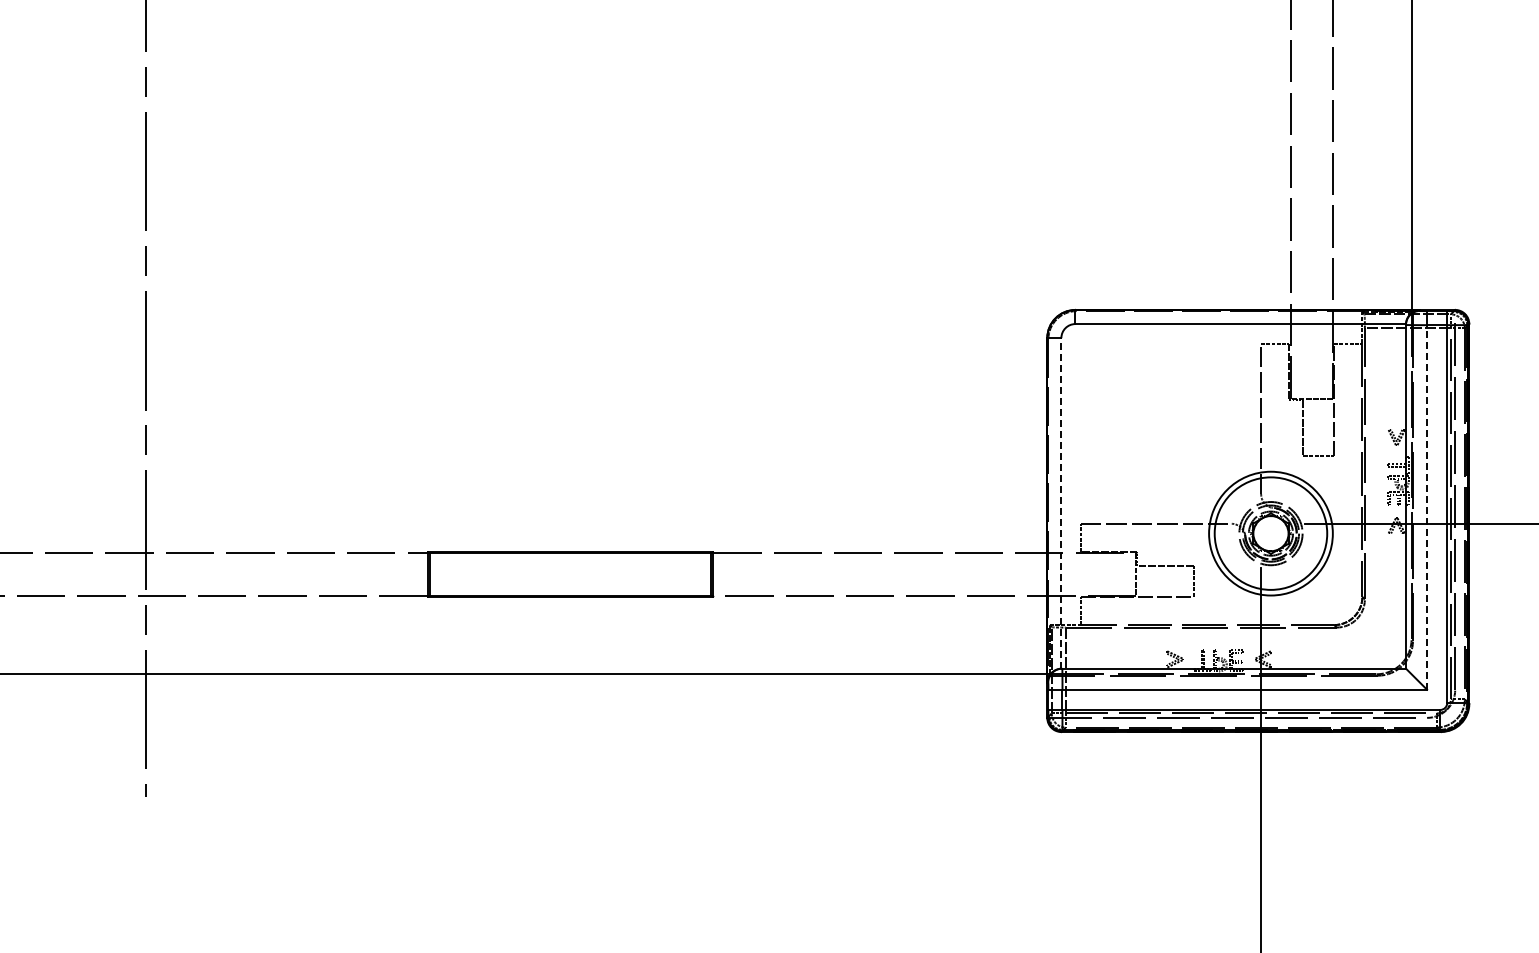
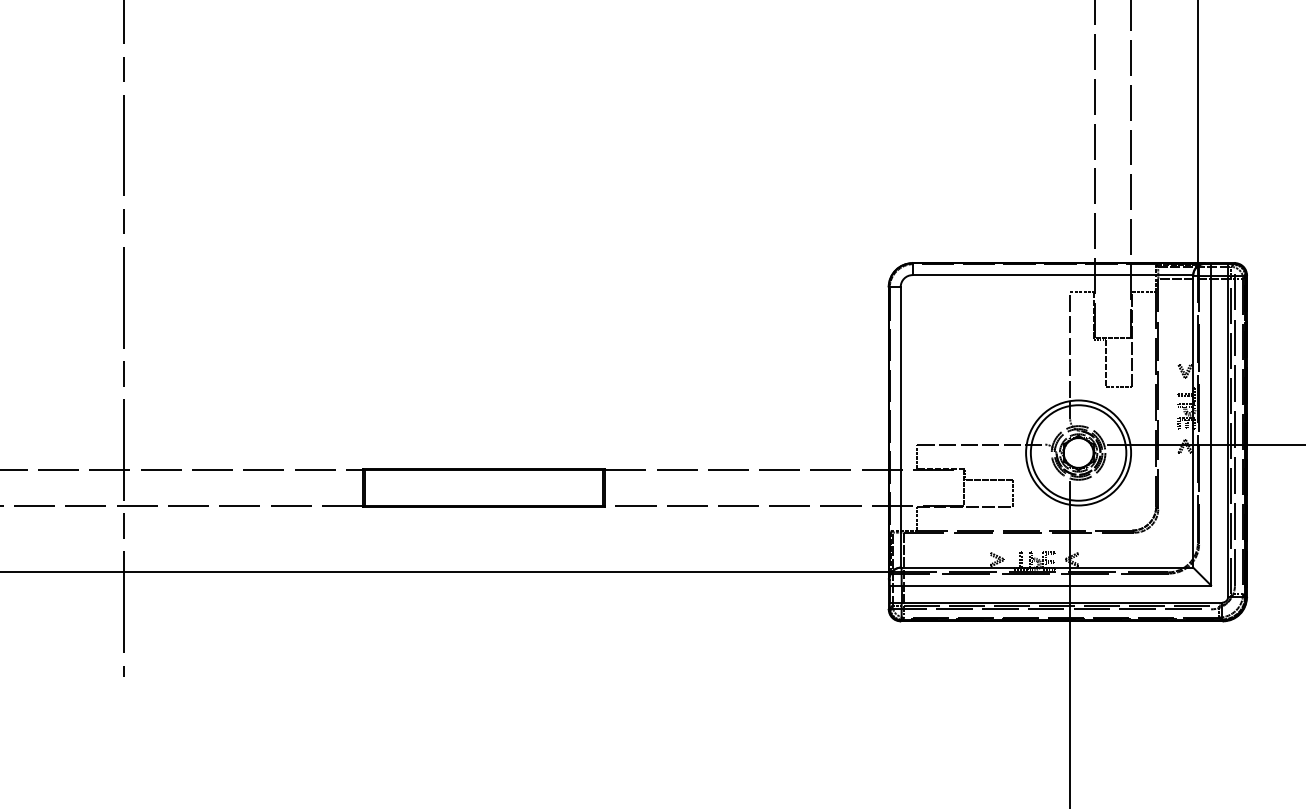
line: (1061, 502) -> (900, 426), dashed -> solid
line: (1427, 506) -> (1211, 429), dashed -> solid

